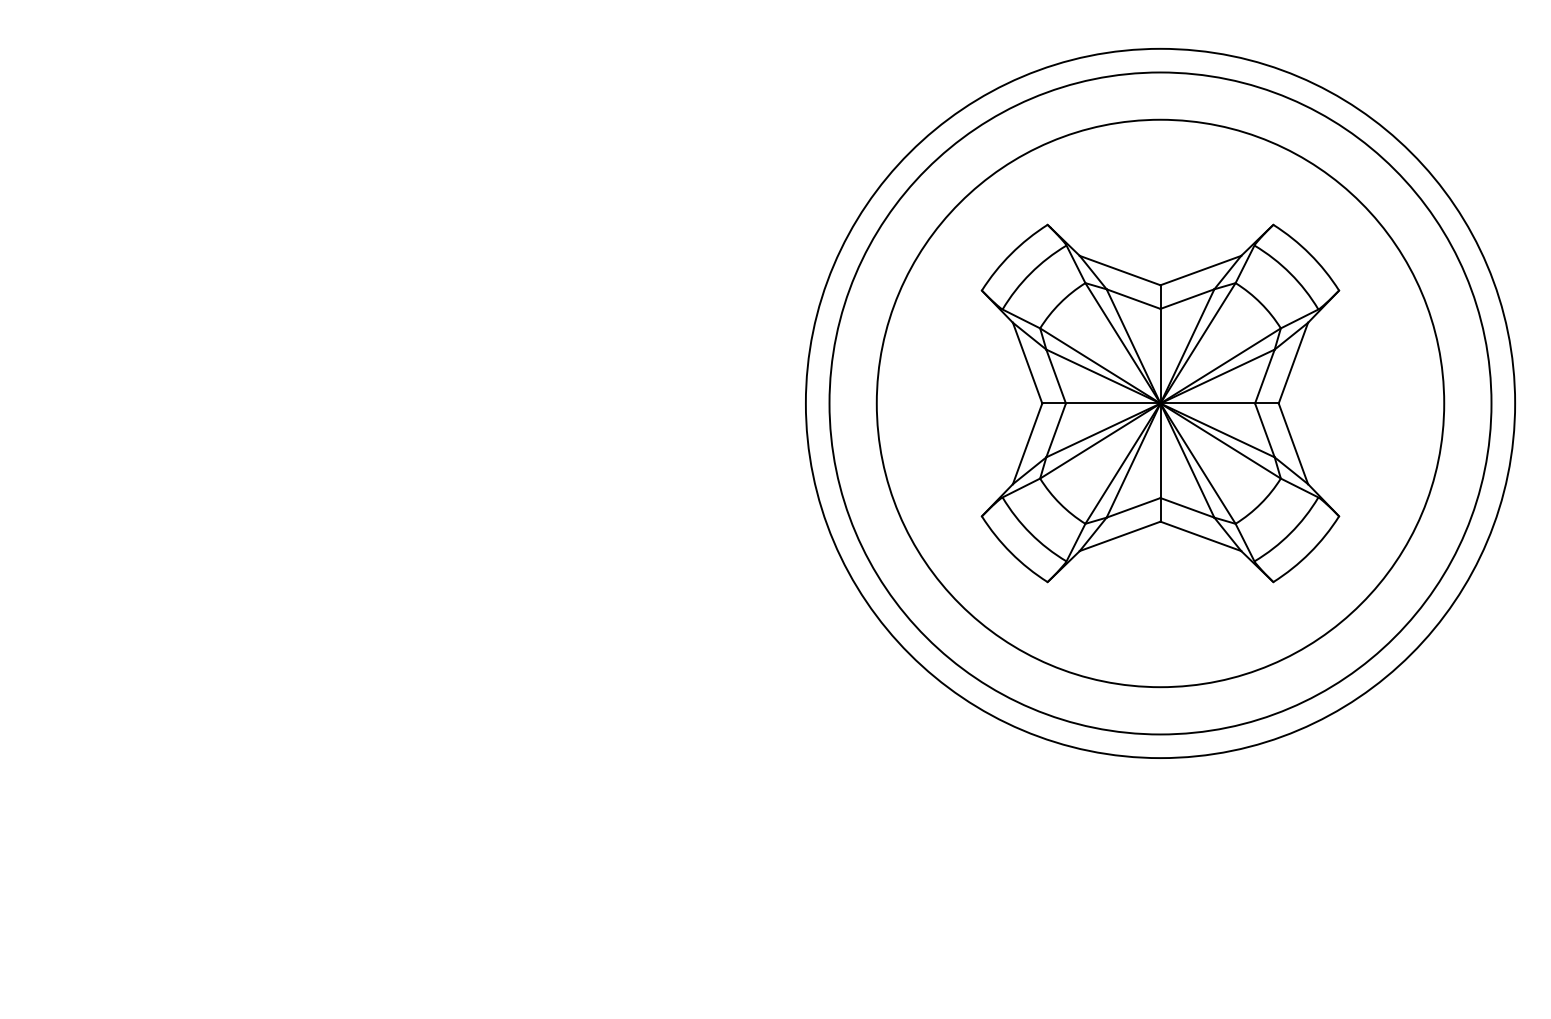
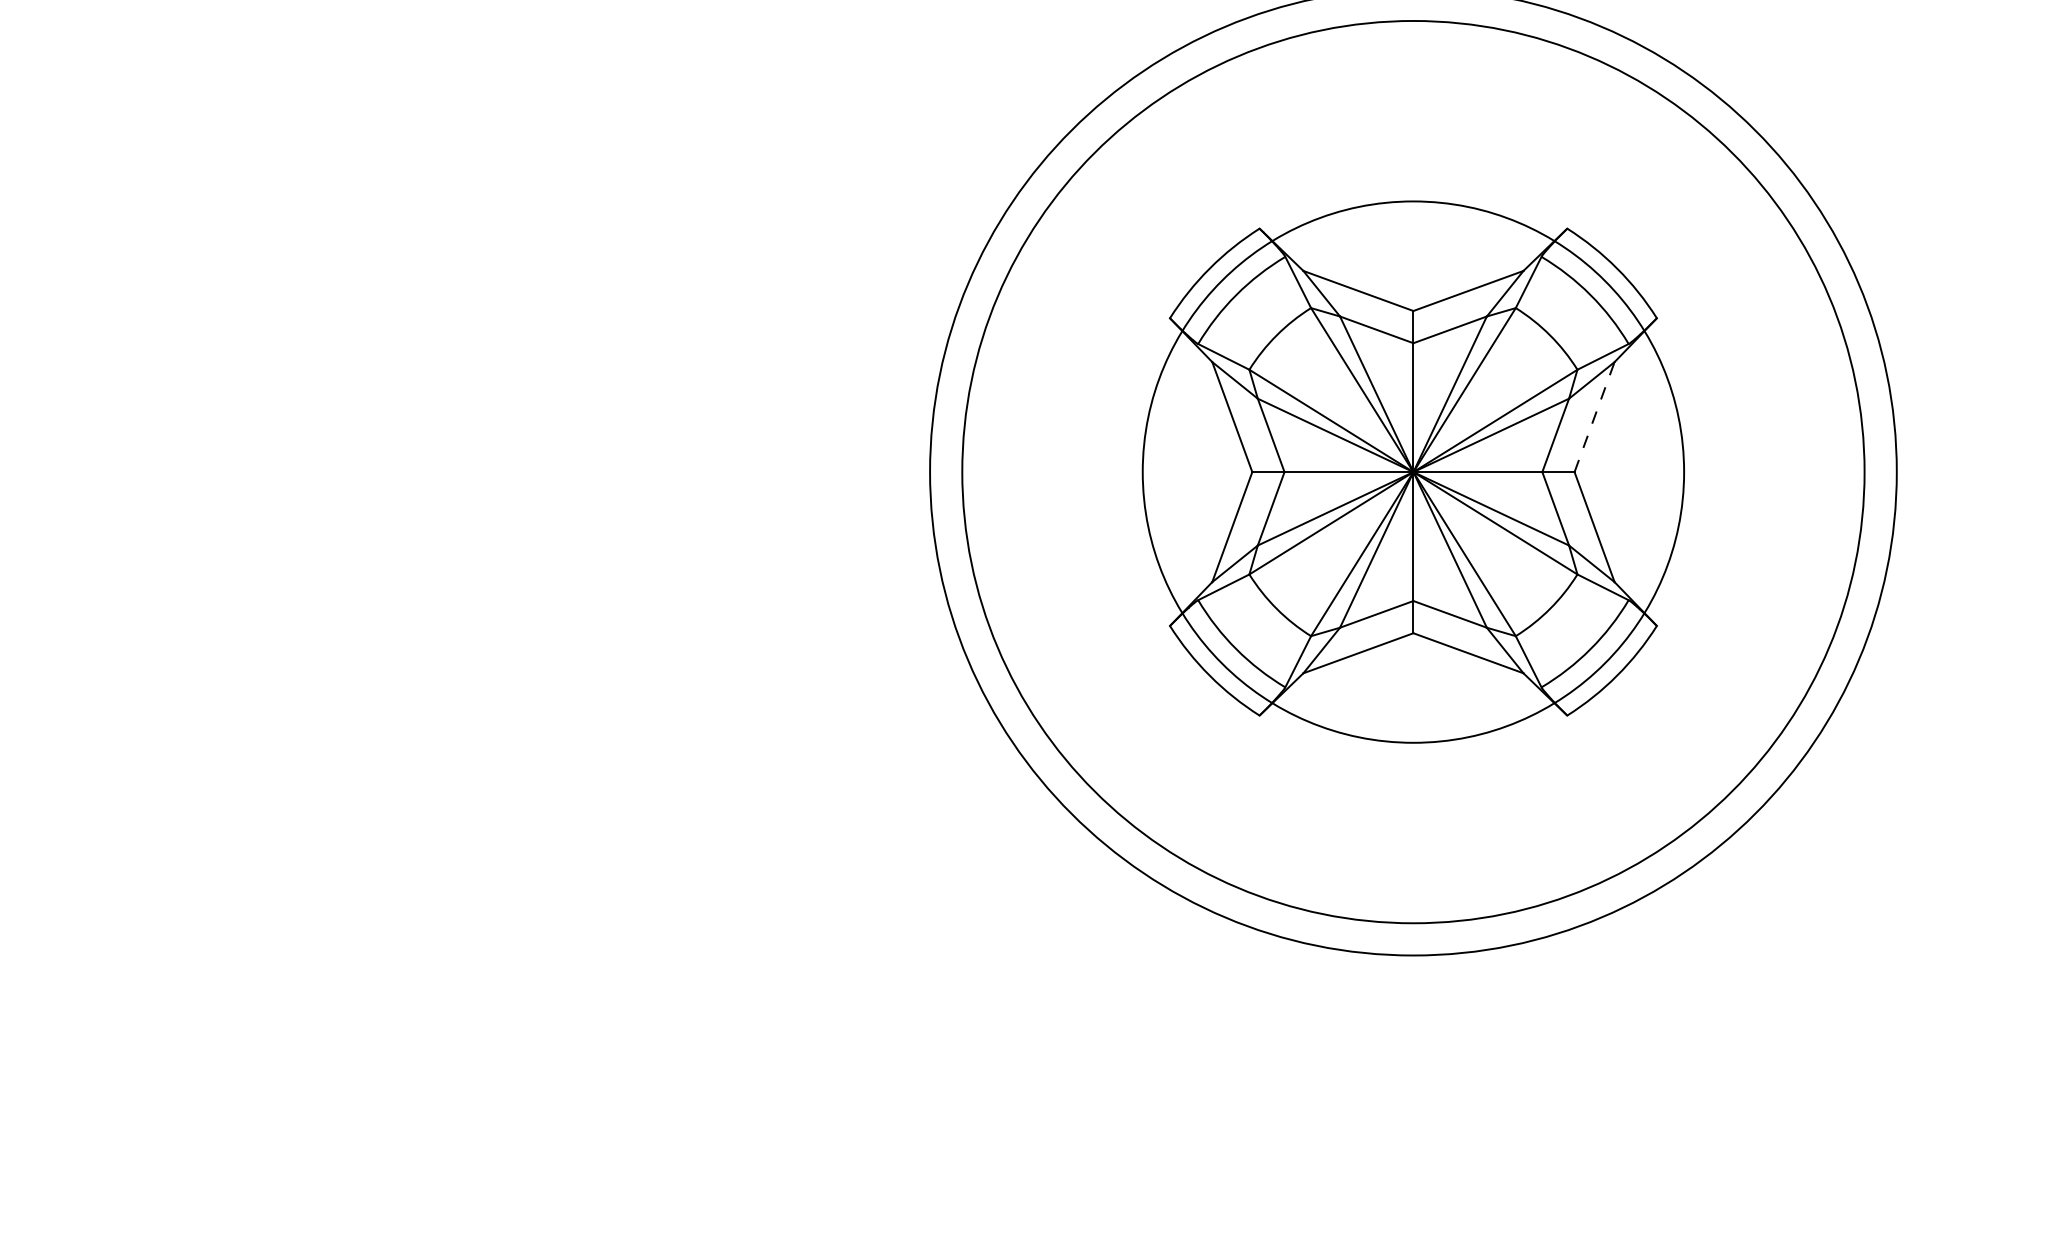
line: (1293, 363) -> (1594, 417), solid -> dashed
circle: (1160, 403) -> (1413, 472), size x0.7

